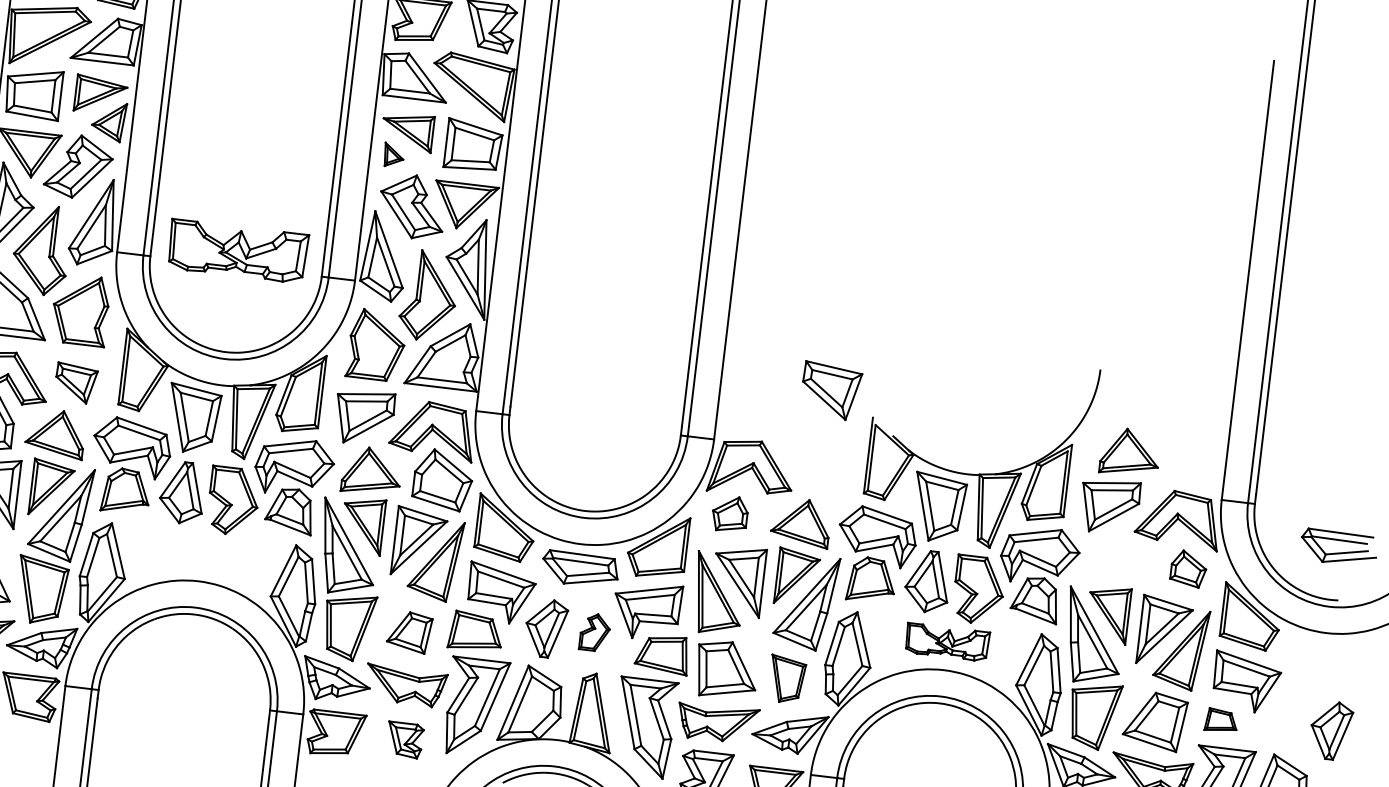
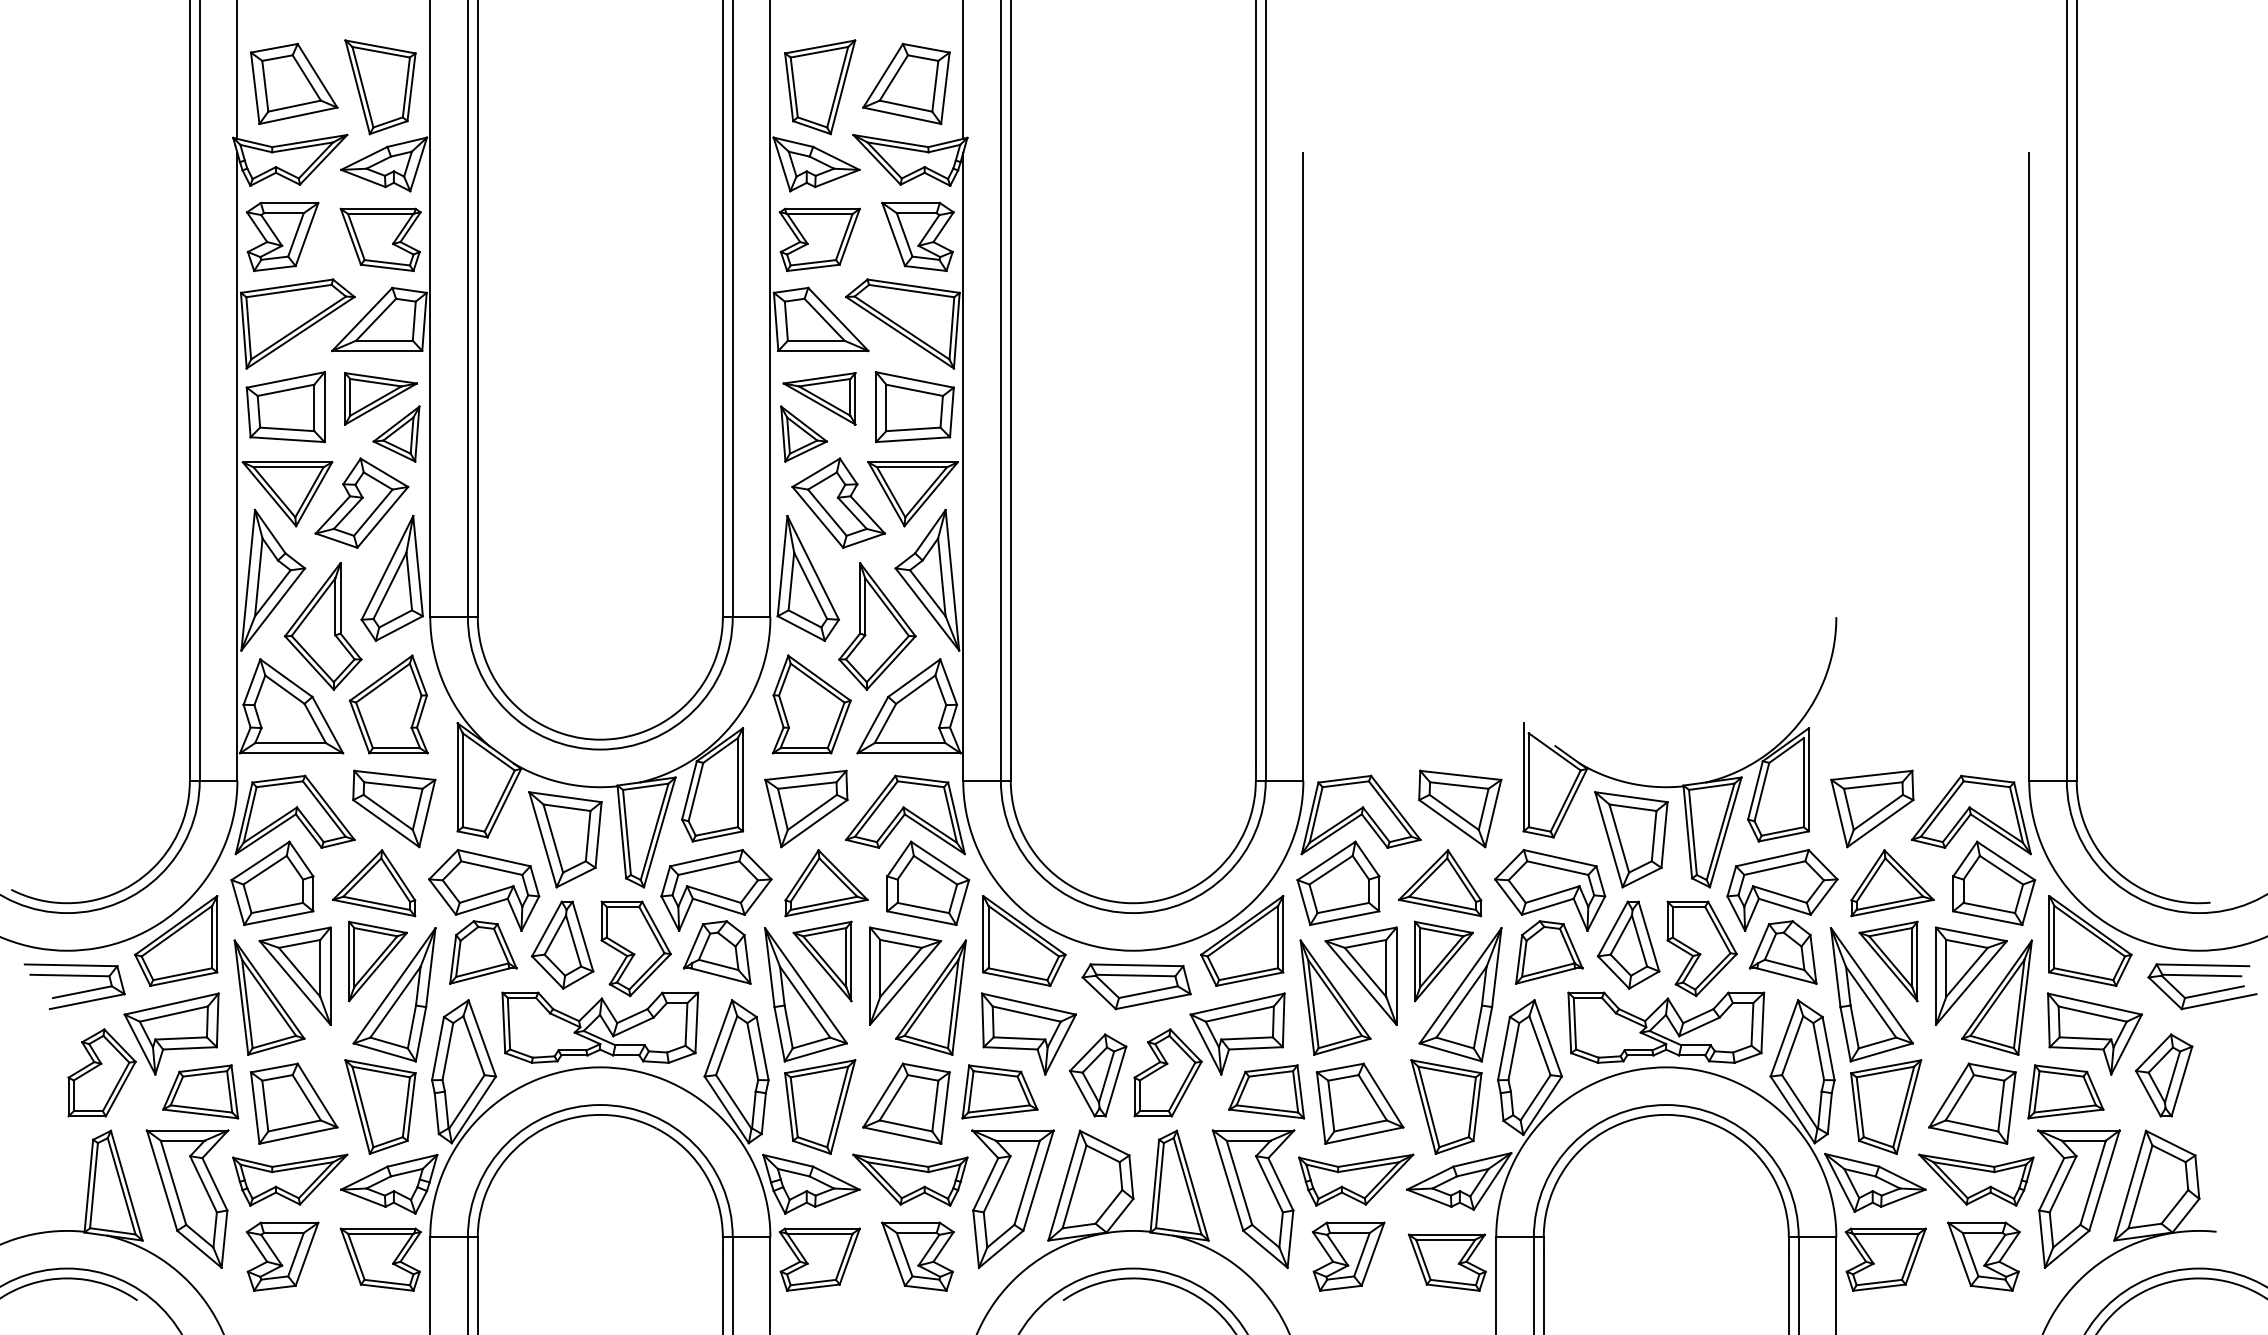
part: (394, 155) -> (804, 433), size x1.67
part: (238, 251) -> (600, 1027), moved
part: (76, 383) -> (394, 808), size x1.43
part: (831, 390) -> (1460, 808), moved
part: (1130, 452) -> (1892, 883), moved
part: (730, 513) -> (1338, 882), size x1.67
part: (1338, 552) -> (2202, 993), moved
part: (1188, 568) -> (1994, 883), size x1.67
part: (409, 632) -> (906, 1103), size x1.43
part: (594, 632) -> (1167, 1072), size x1.67
part: (947, 642) -> (1666, 1027), size x1.67
part: (787, 679) -> (1446, 1106), size x1.43
part: (1221, 720) -> (2065, 1091), size x1.67
part: (1330, 730) -> (2163, 1075), moved
part: (404, 740) -> (917, 1256), size x1.43

